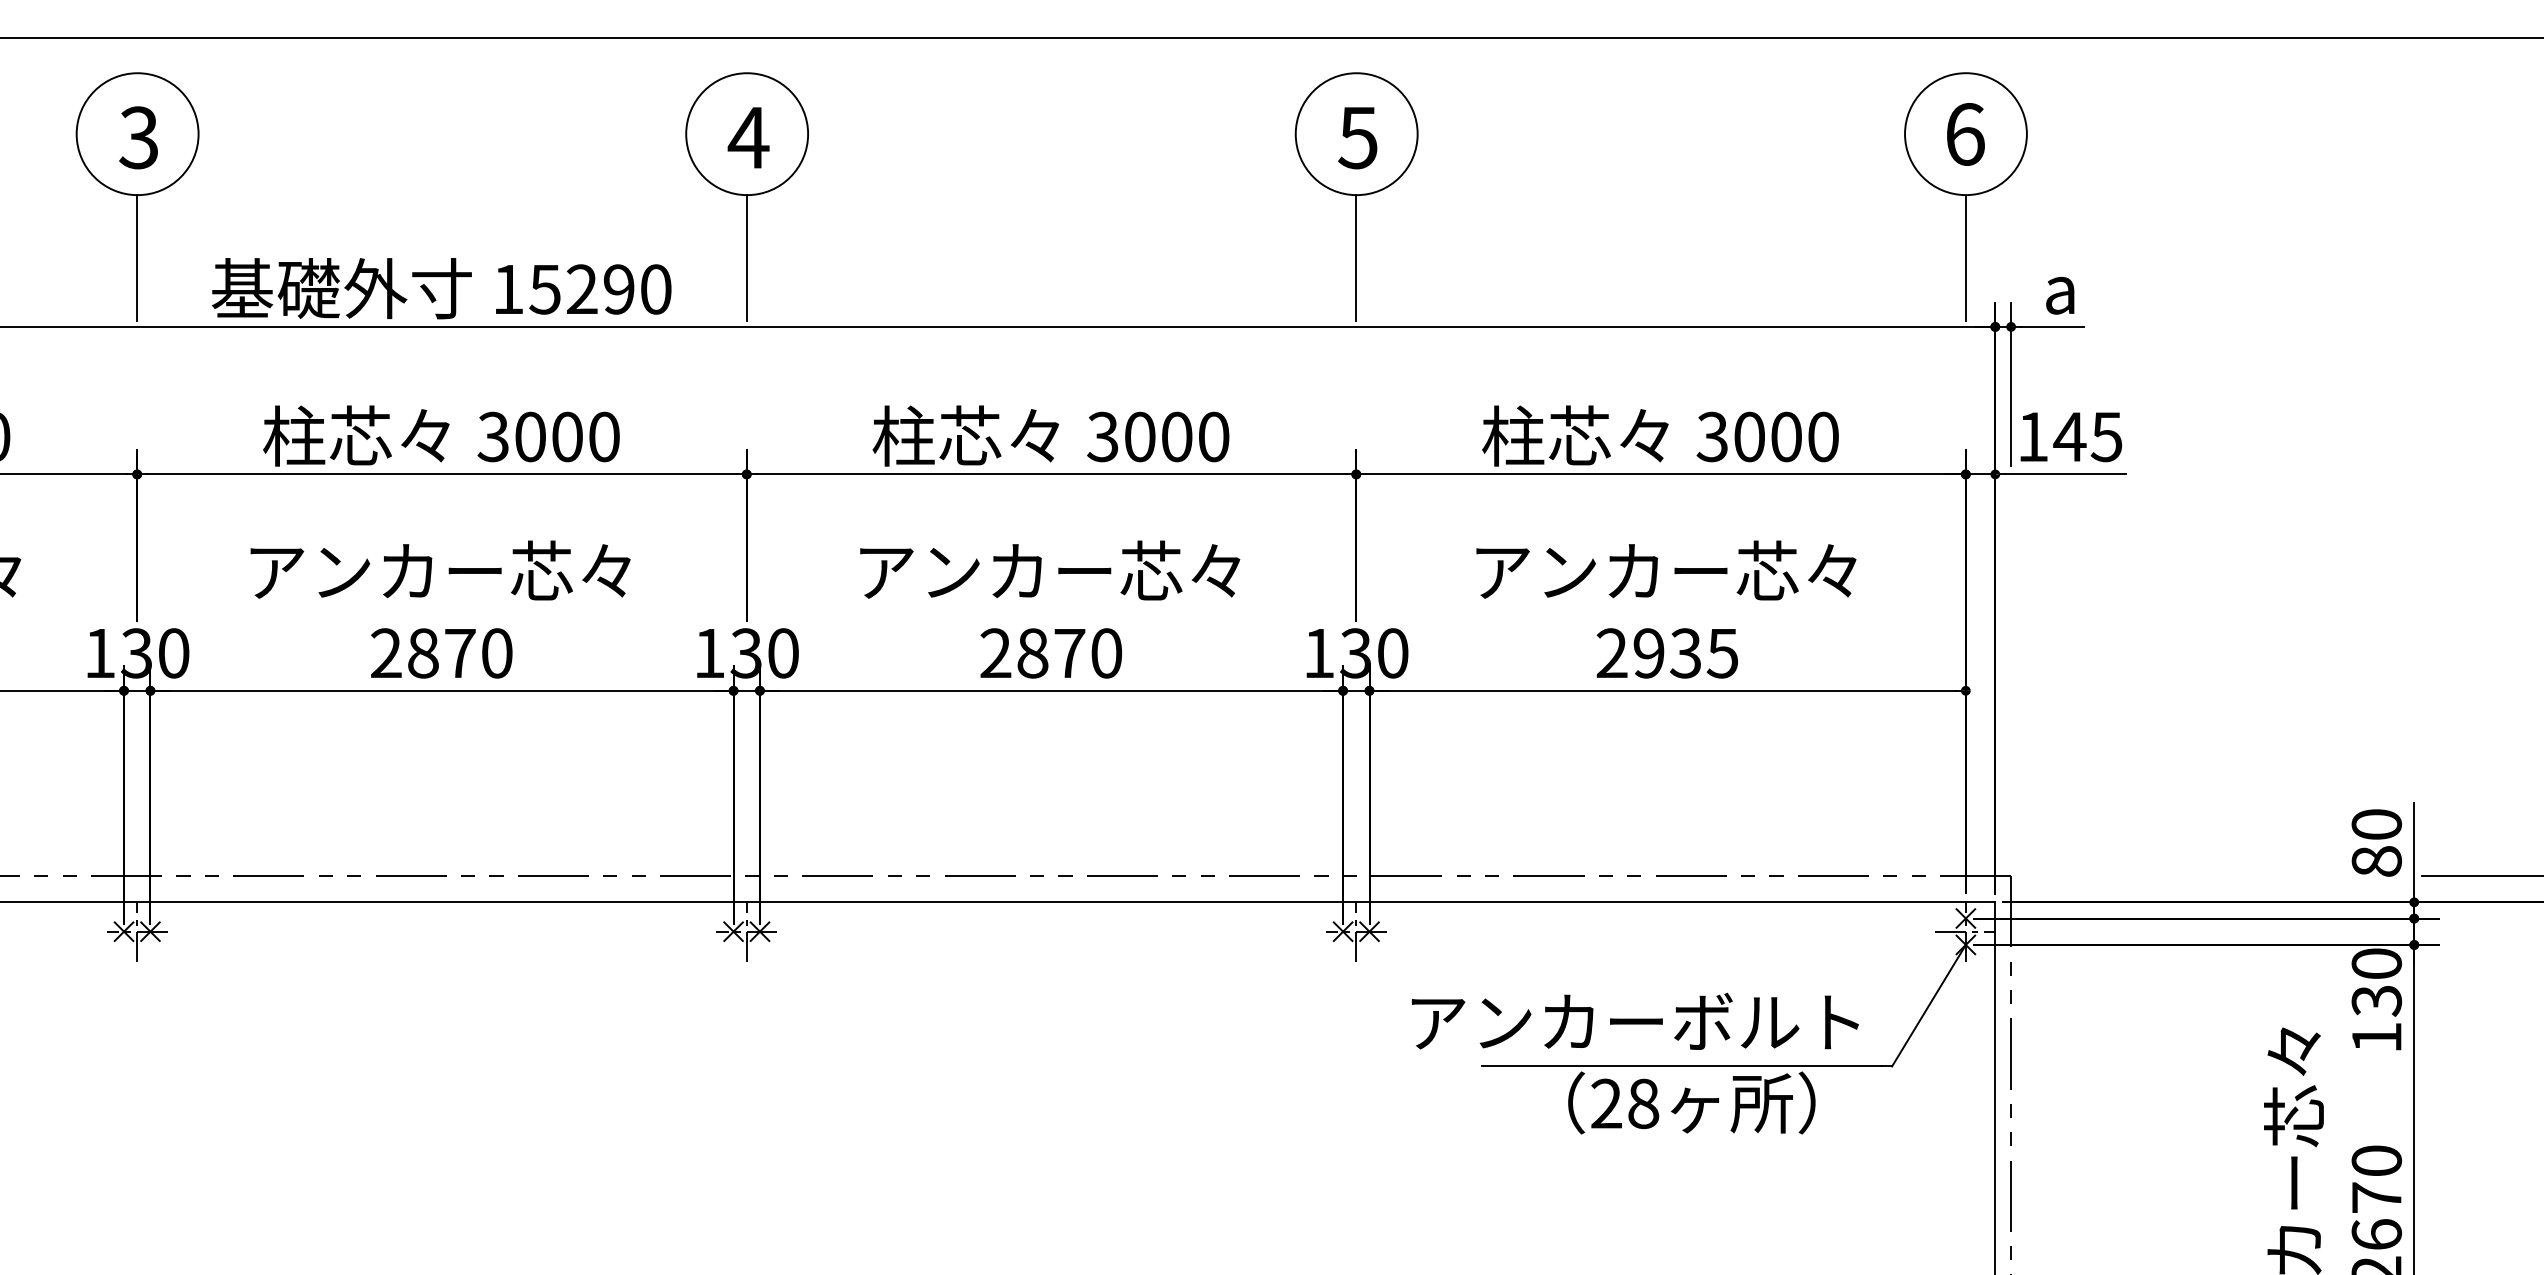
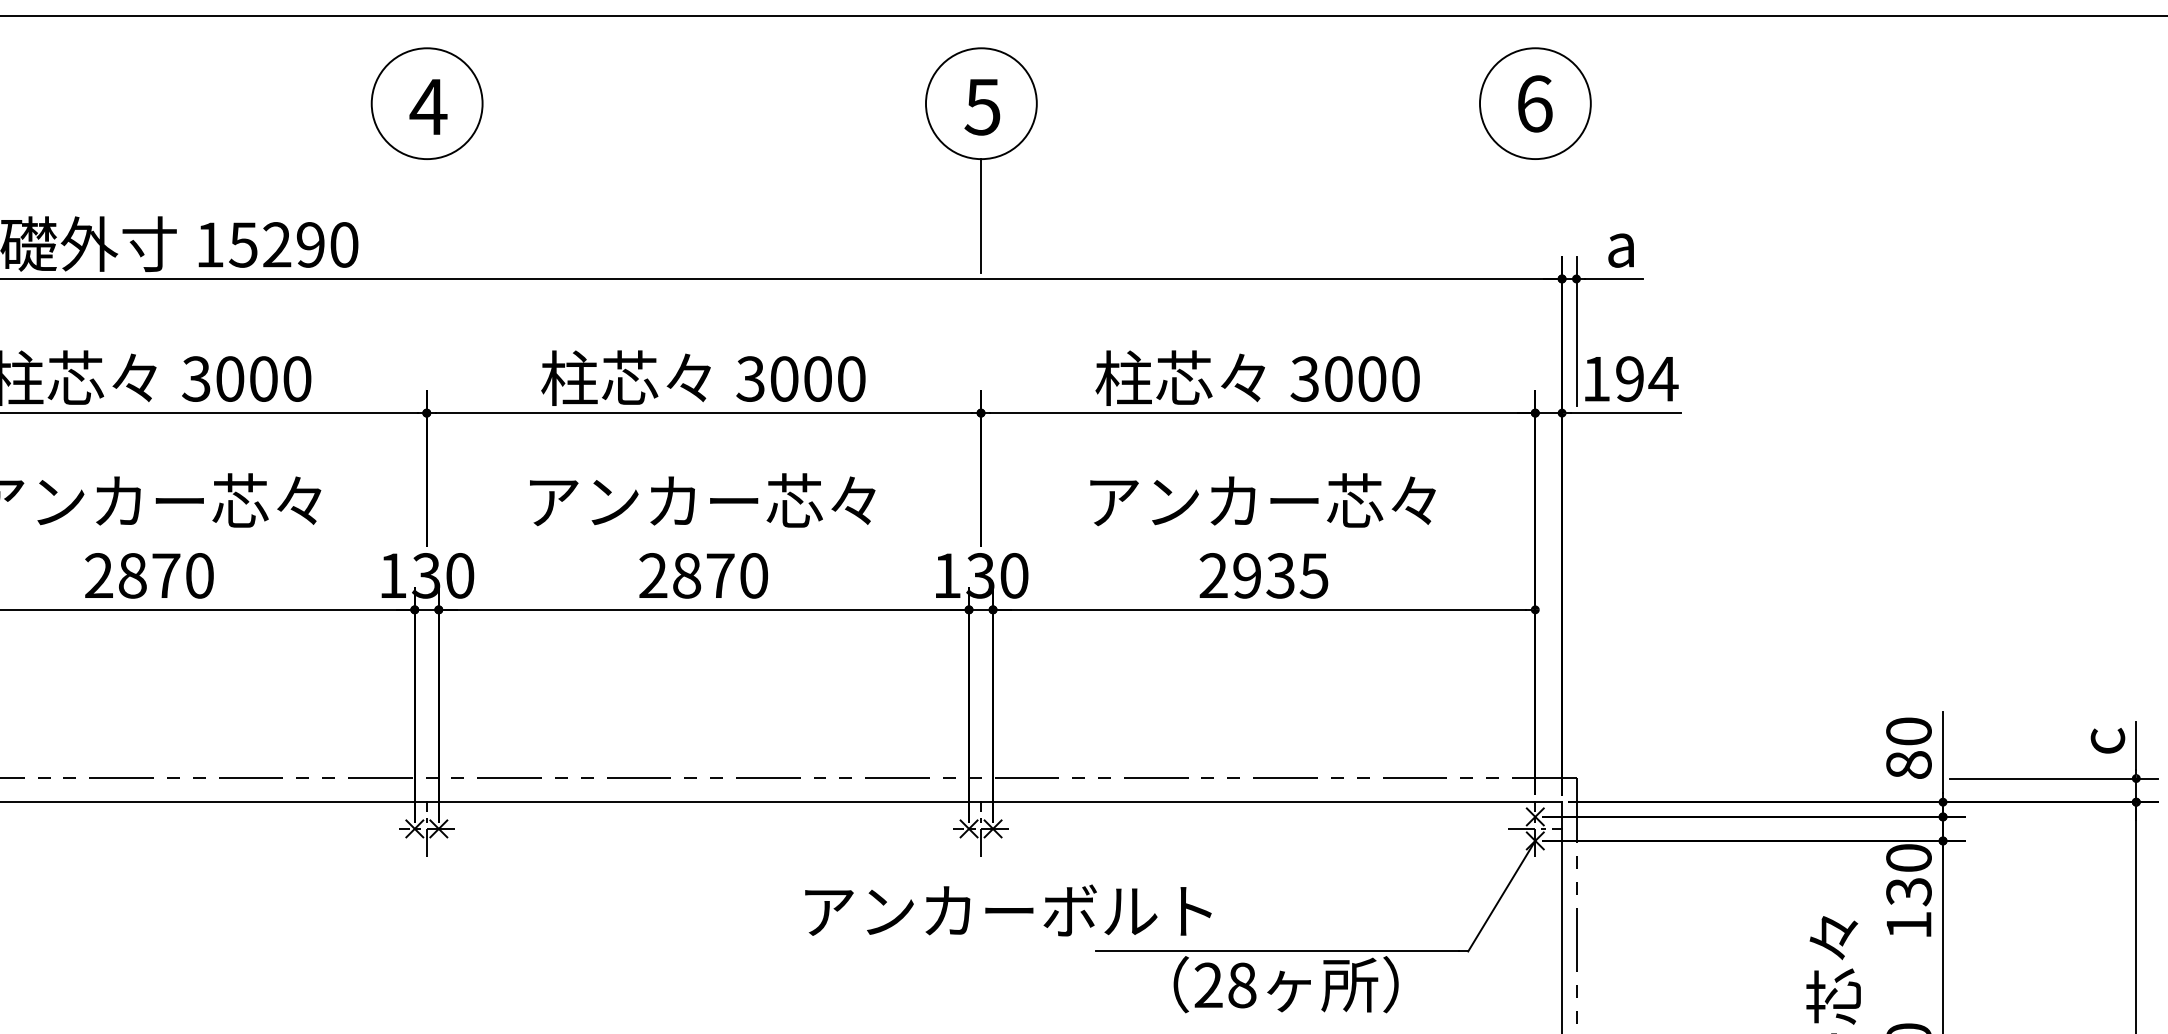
line: (746, 257) -> (426, 215), removed
line: (1965, 258) -> (1534, 216), removed
text: (2088, 436) -> (1646, 378), 145 -> 194
text: (1635, 1020) -> (1008, 909), moved

